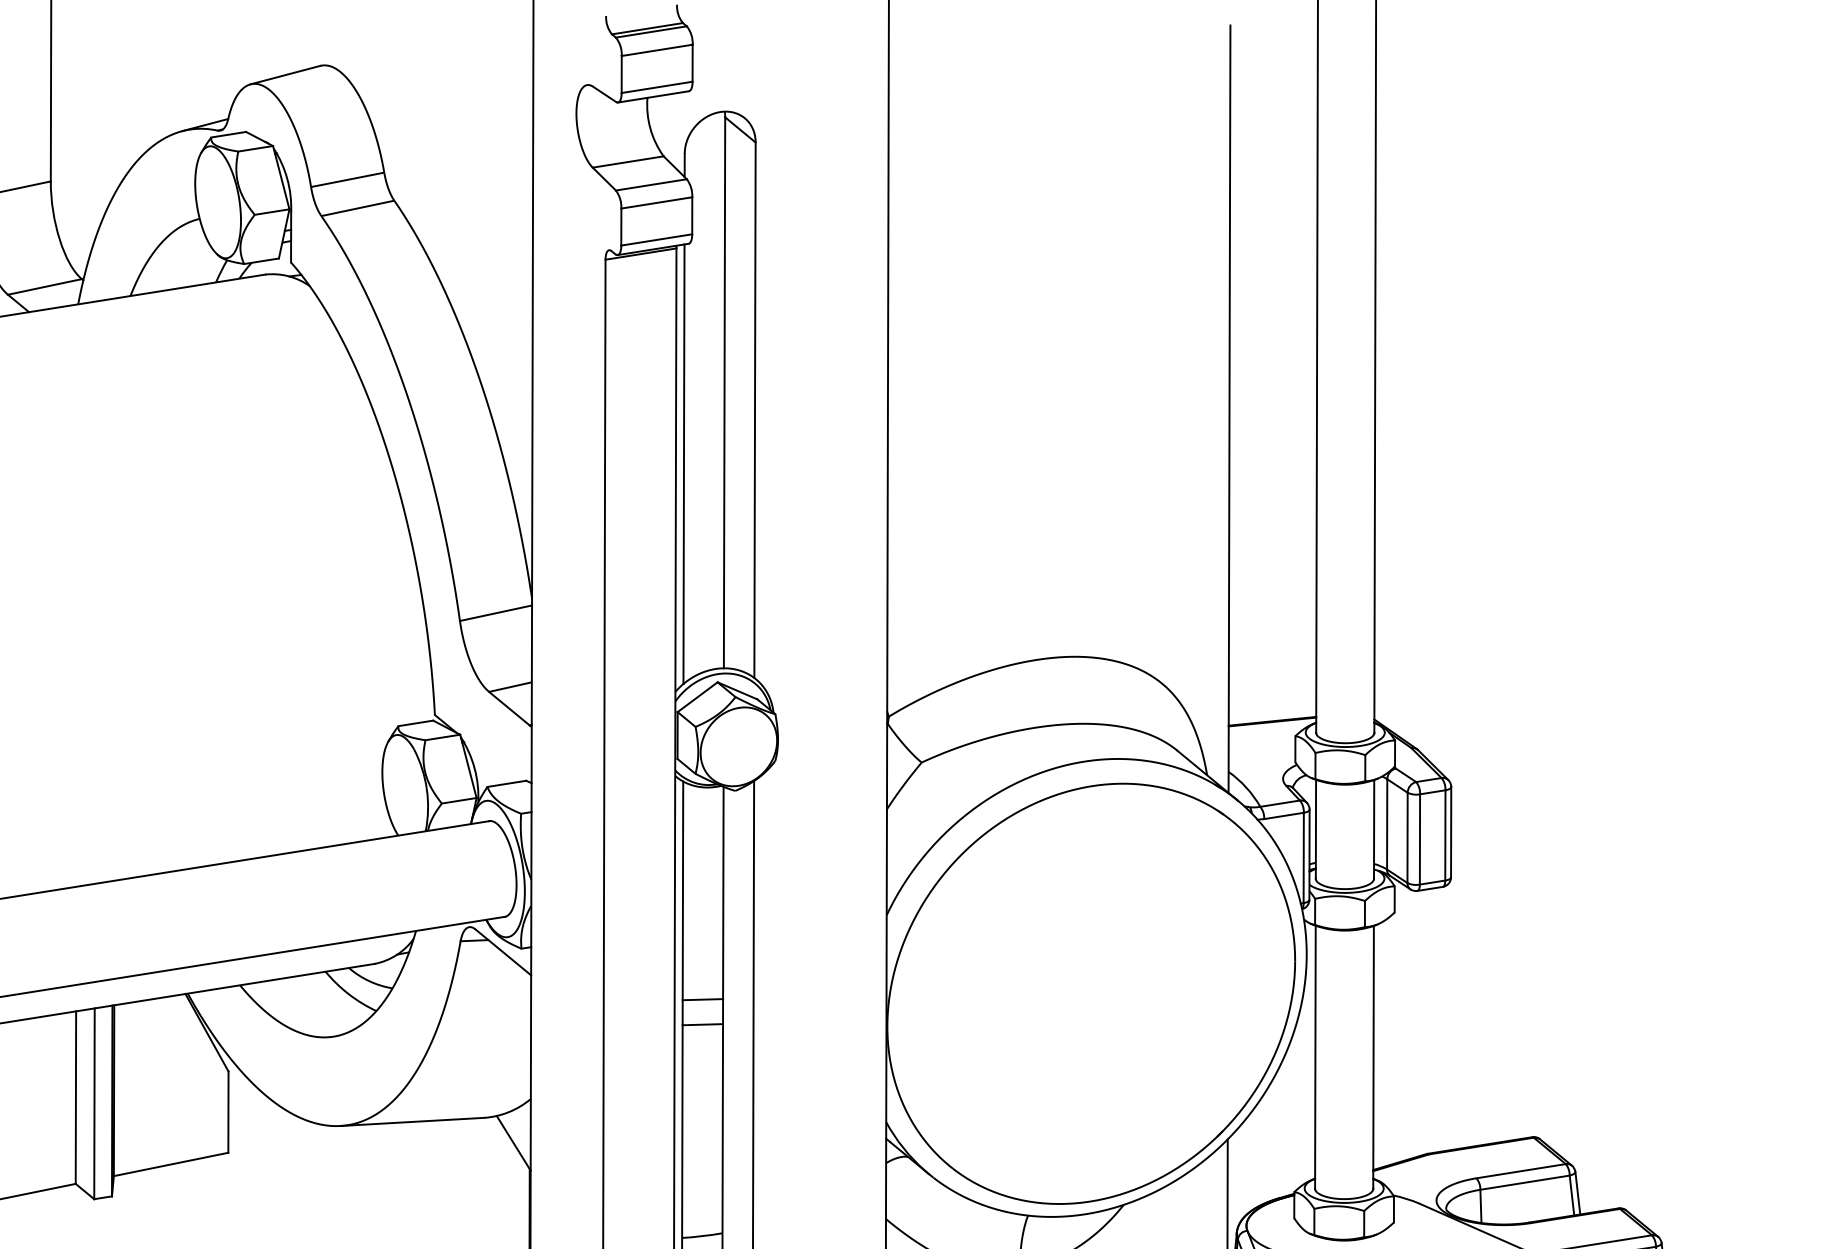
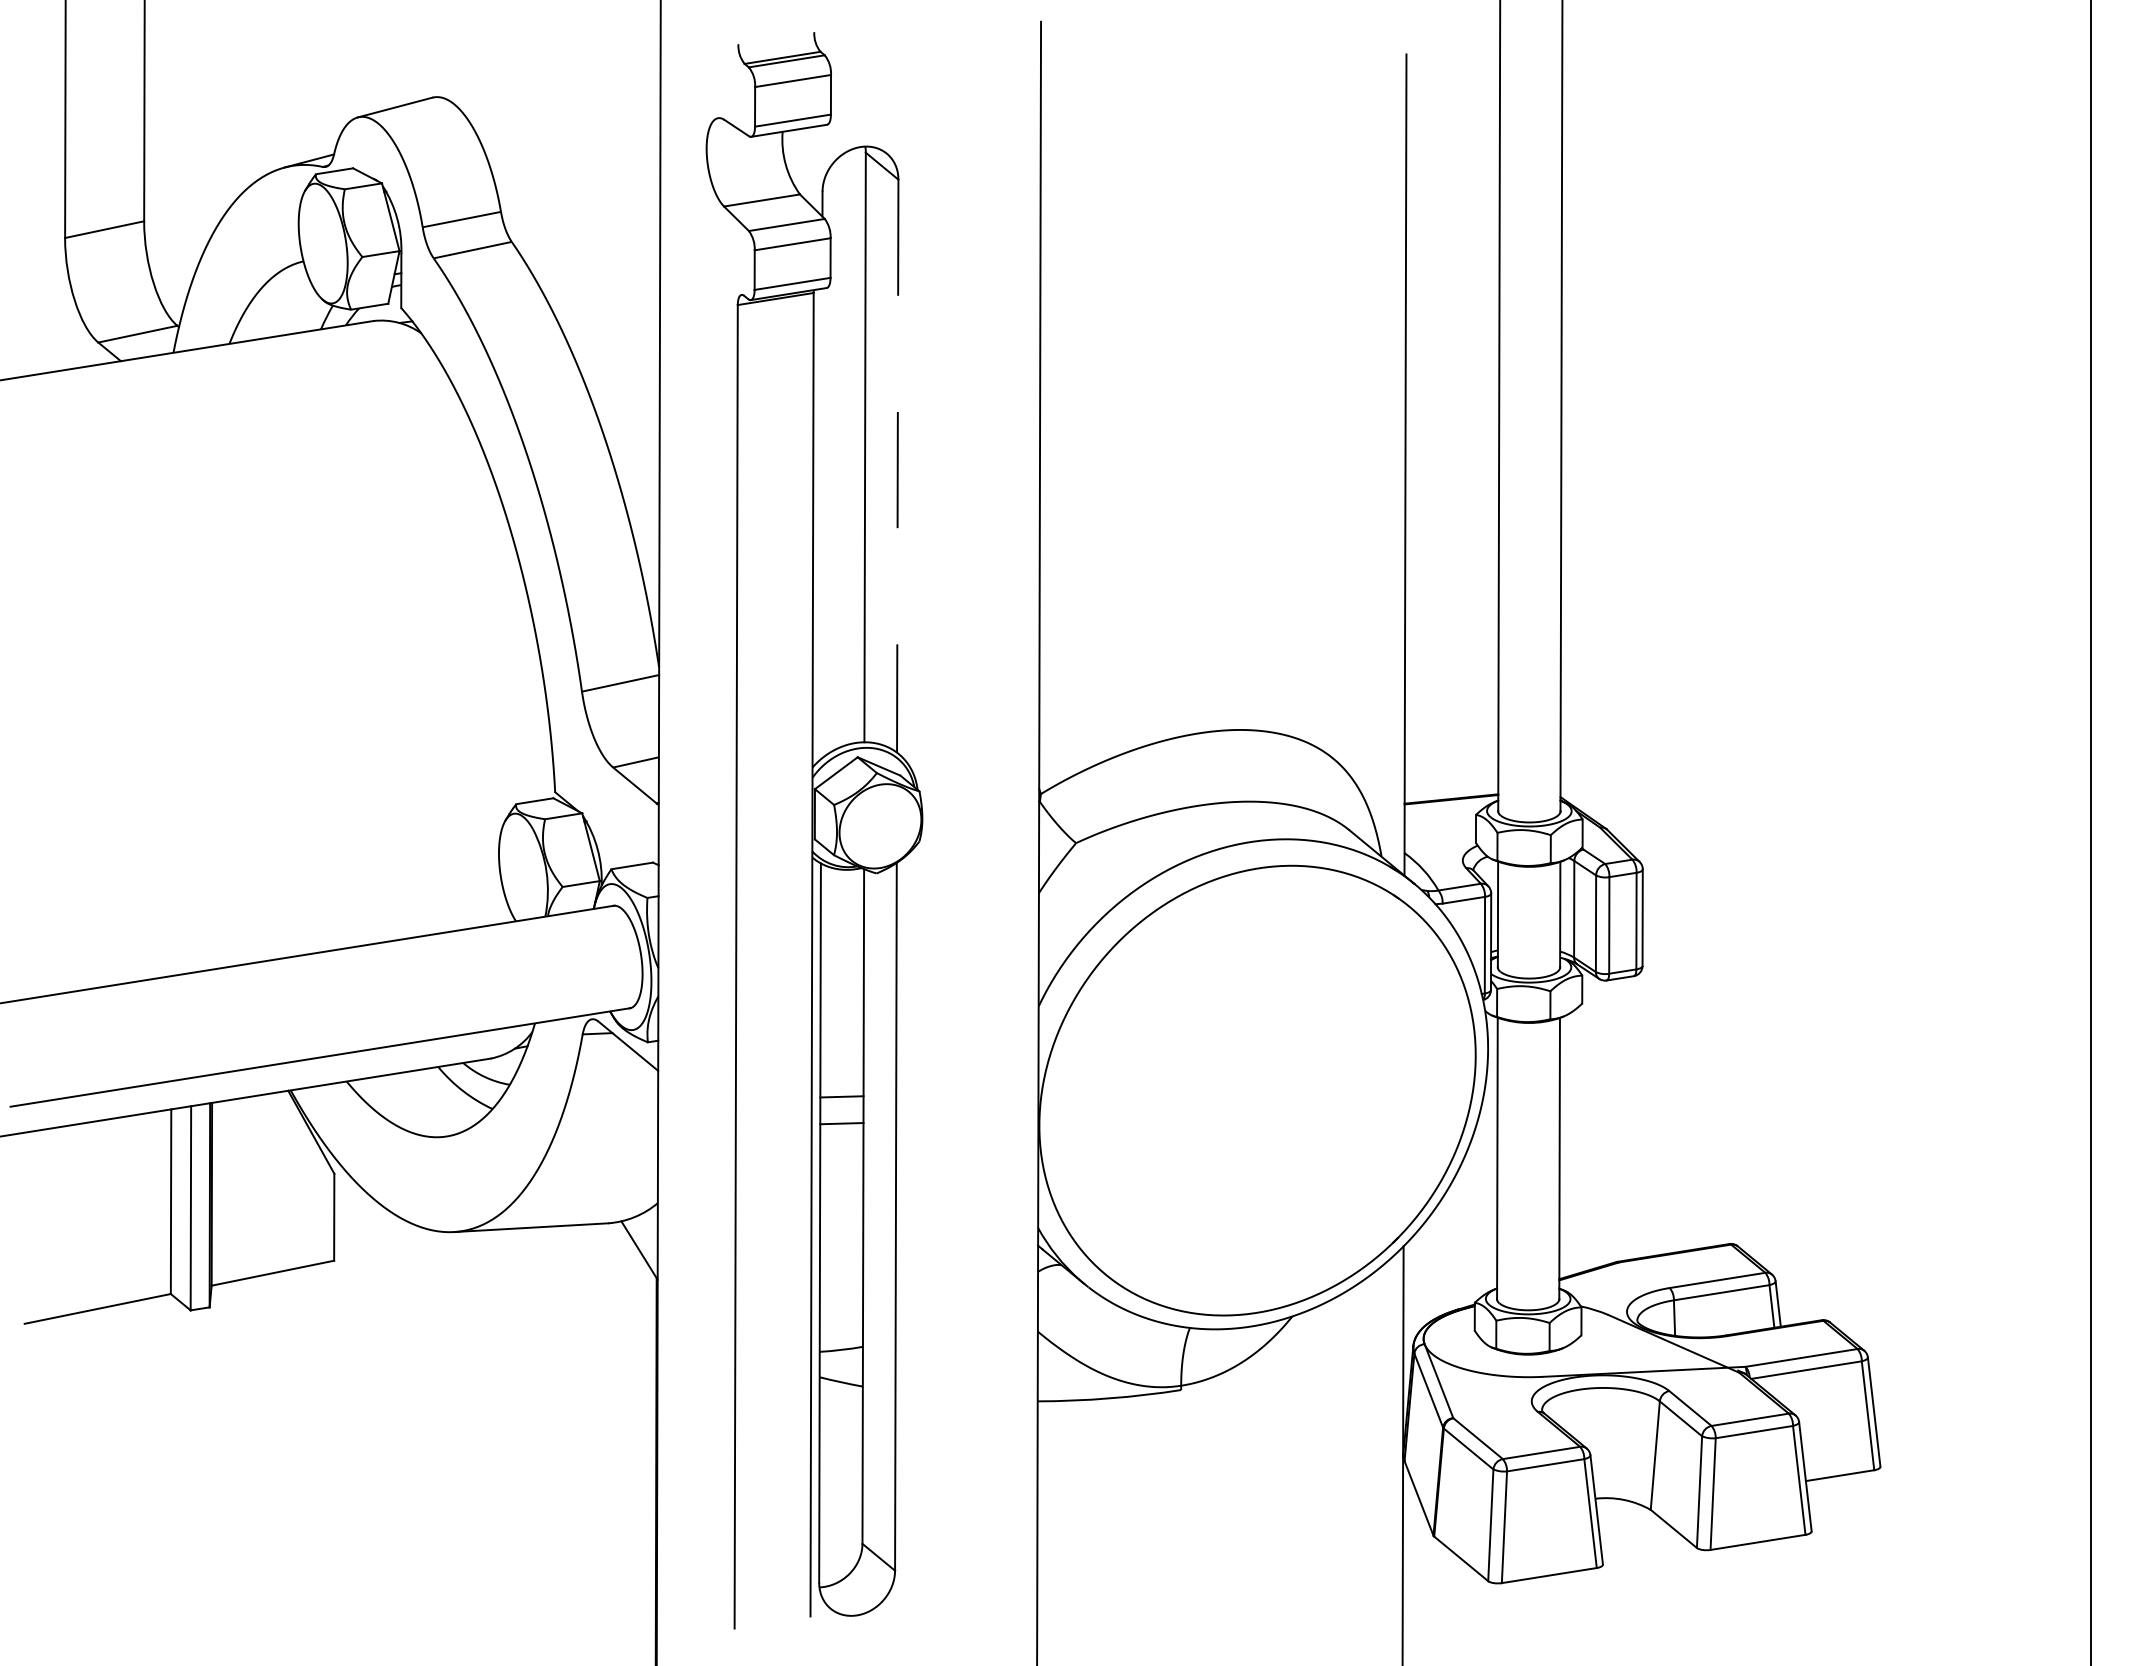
line: (754, 410) -> (897, 466), solid -> dashed
line: (683, 463) -> (821, 523), removed

